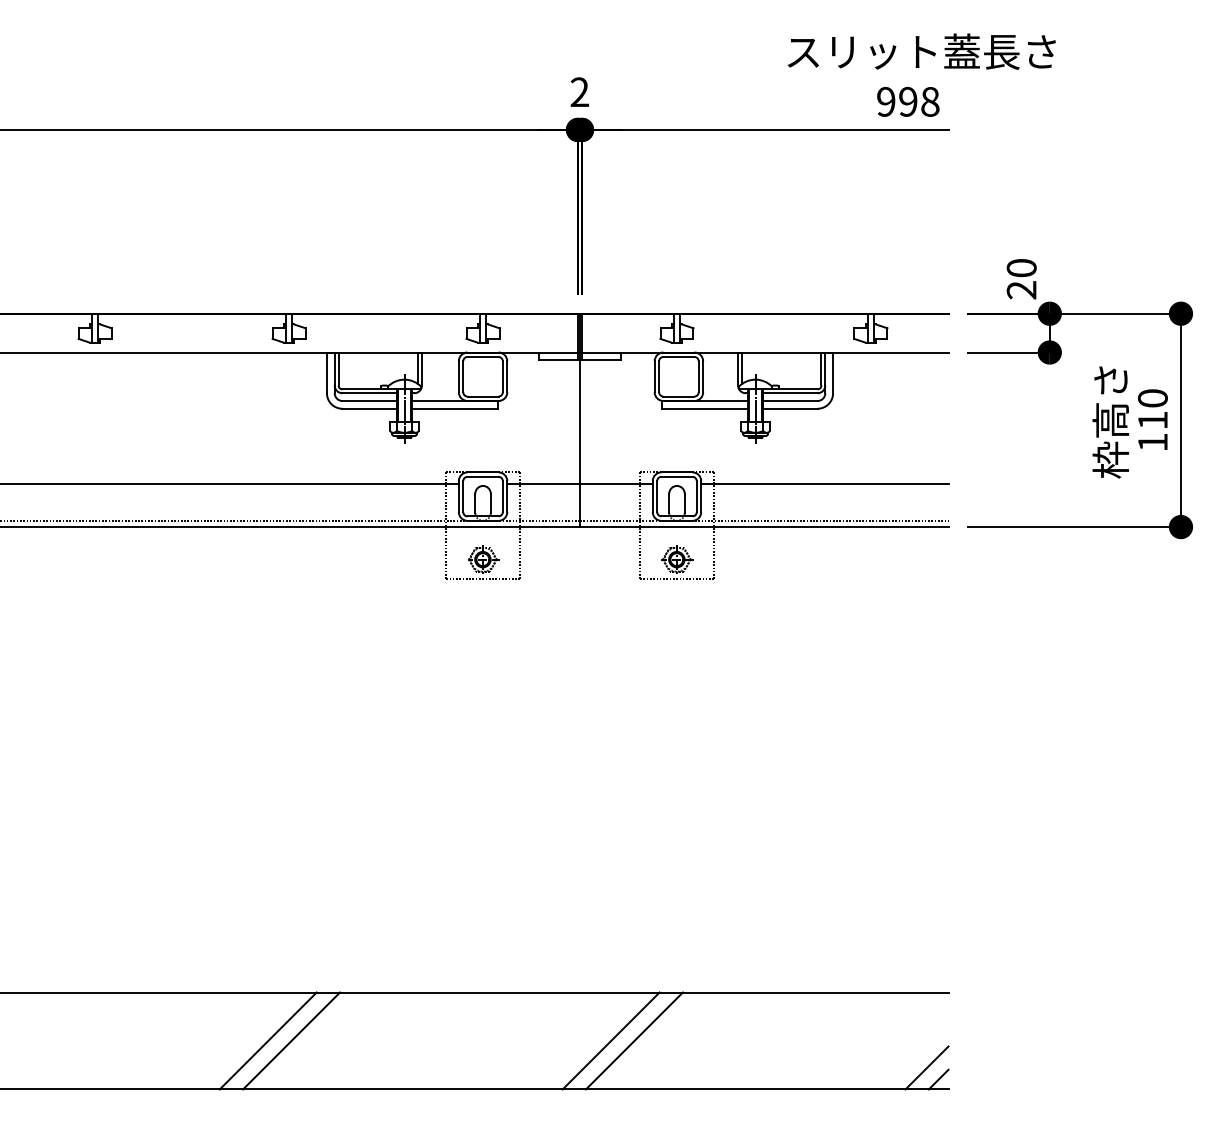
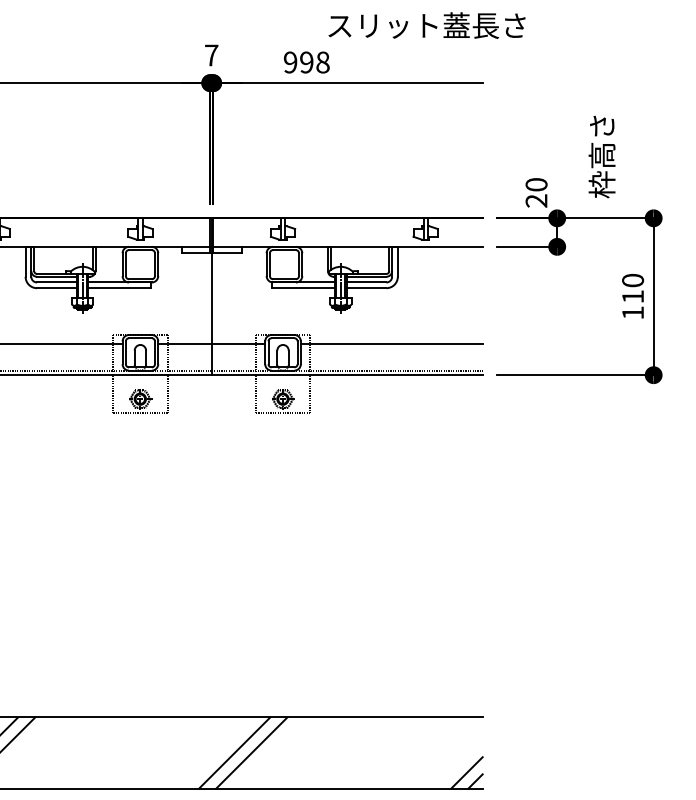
text: (921, 51) -> (426, 25), moved
text: (579, 91) -> (211, 54), 2 -> 7
text: (908, 101) -> (306, 62), moved
text: (1110, 422) -> (601, 157), moved

